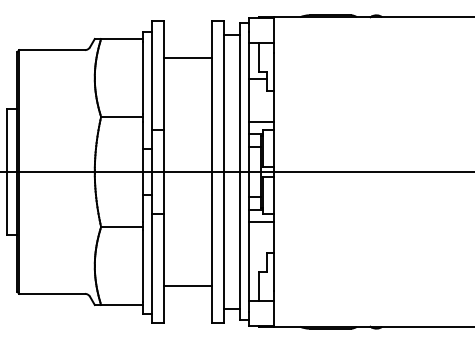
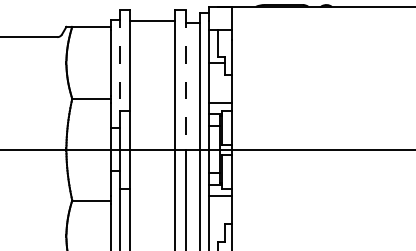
line: (188, 57) -> (152, 20), moved
line: (152, 75) -> (119, 60), solid -> dashed
line: (224, 96) -> (186, 79), solid -> dashed

